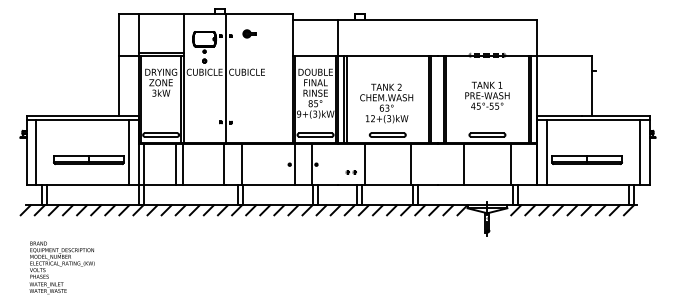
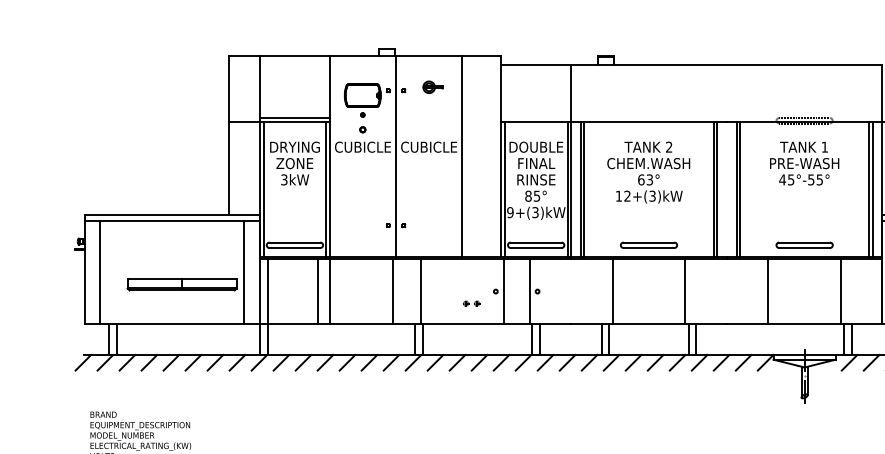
line: (268, 78) -> (462, 156), added
text: (487, 95) -> (804, 163), moved
text: (386, 103) -> (648, 172), moved
part: (350, 172) -> (470, 303), moved

